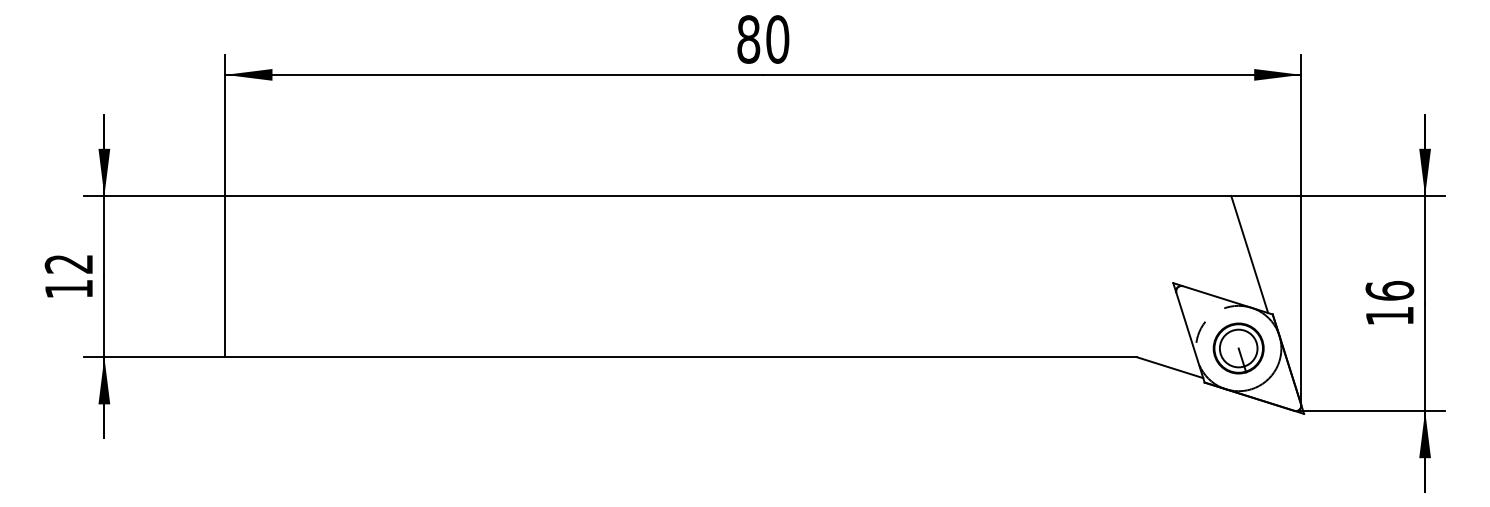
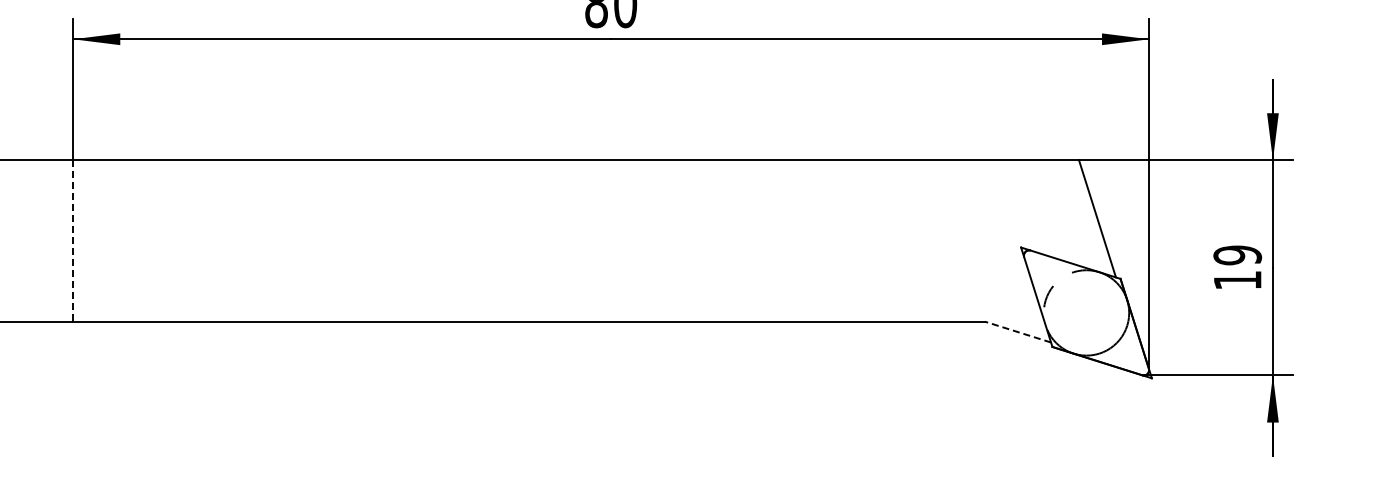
line: (225, 276) -> (73, 240), solid -> dashed
text: (1389, 290) -> (1237, 254), 16 -> 19
part: (1238, 348) -> (1086, 312), removed
line: (1170, 367) -> (1018, 331), solid -> dashed

